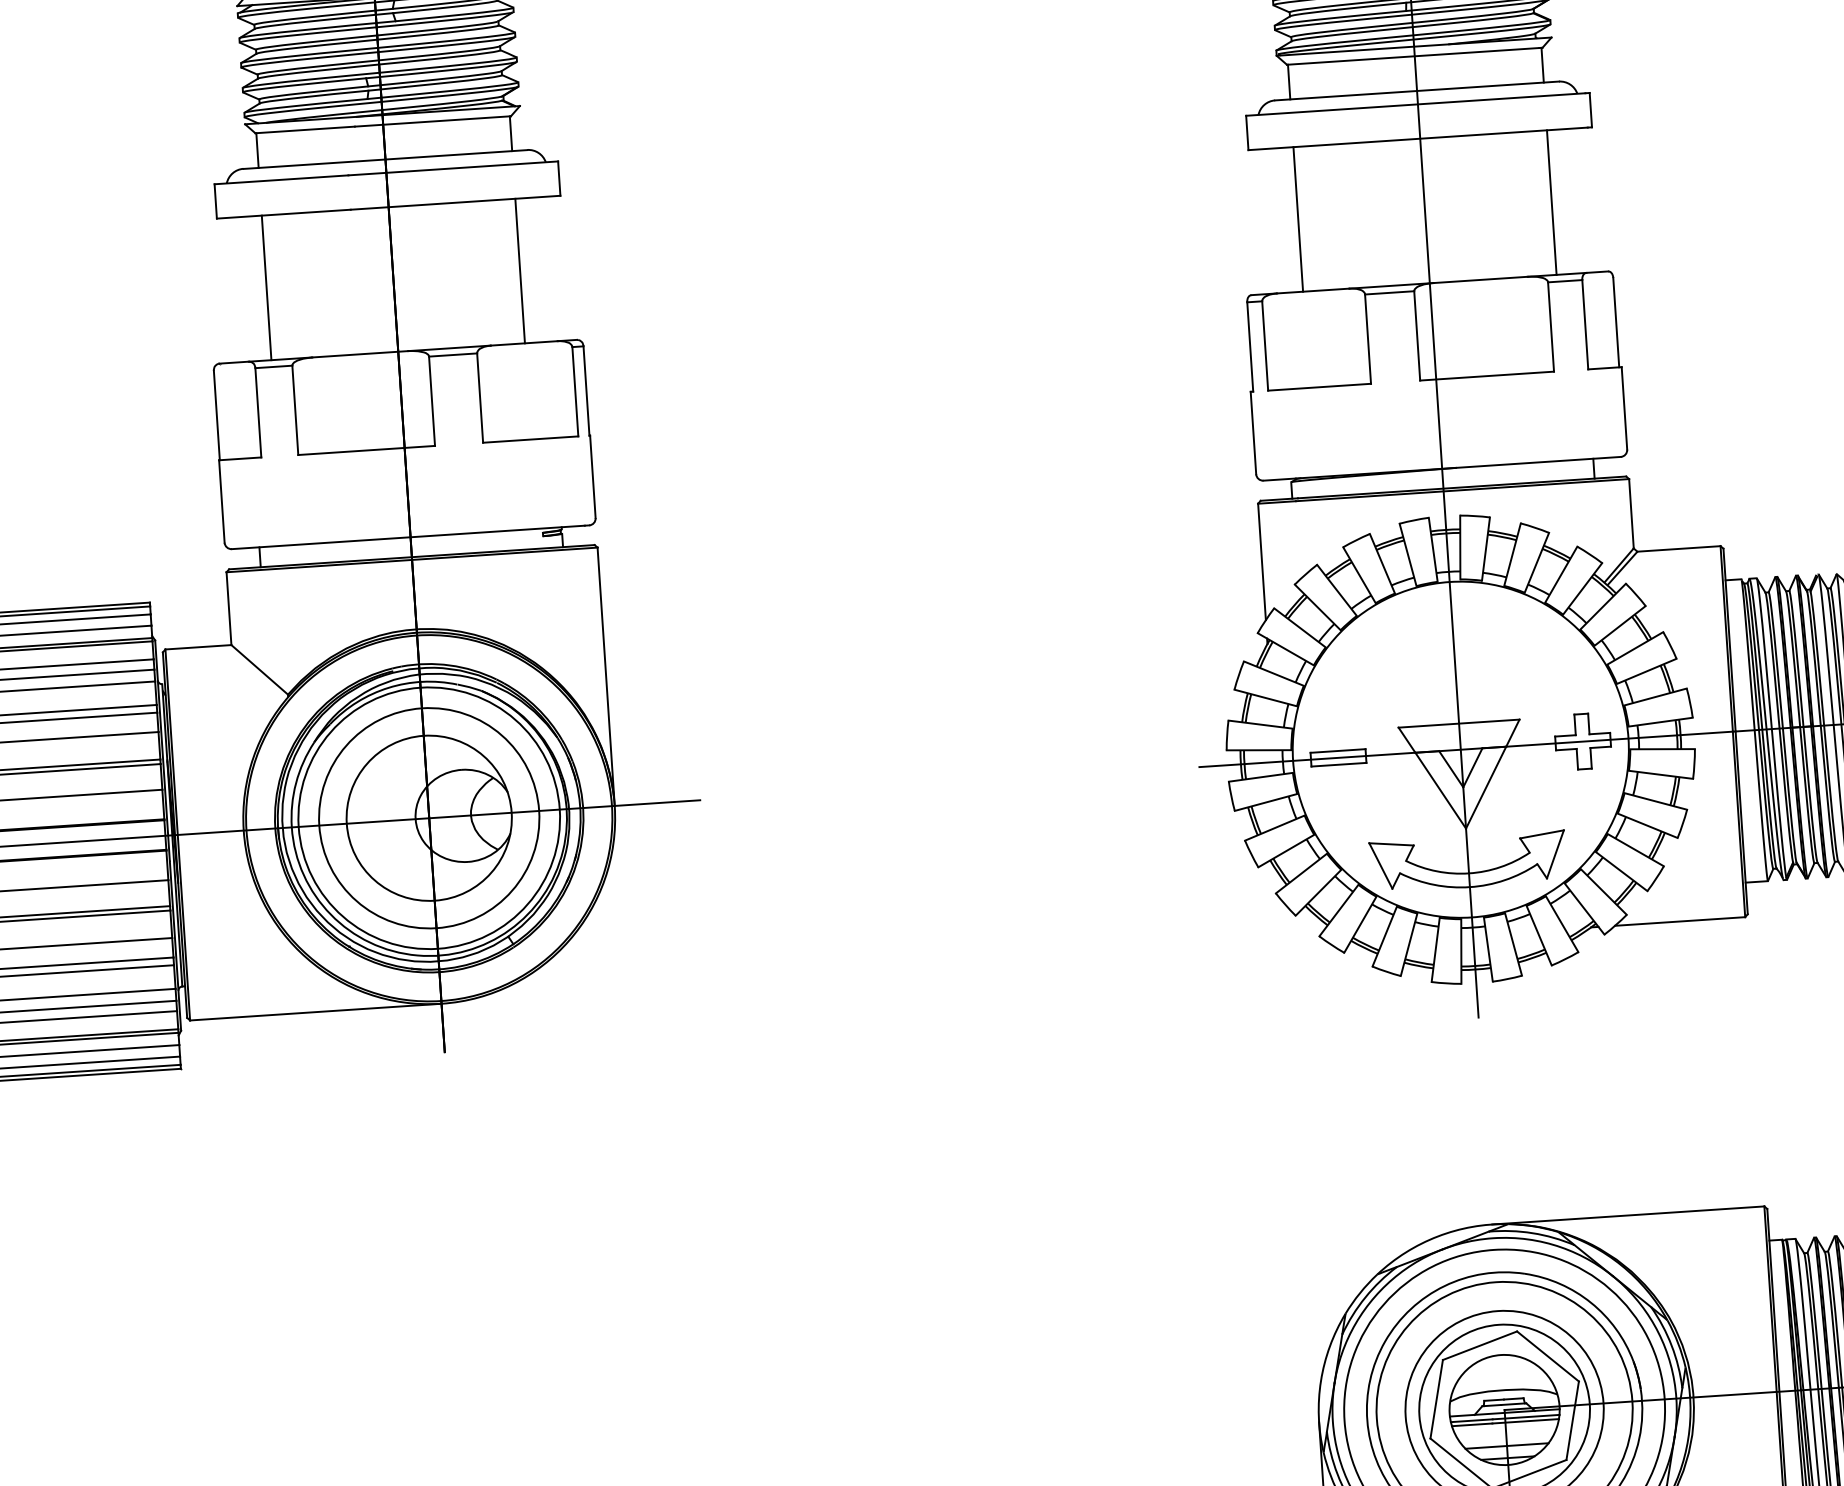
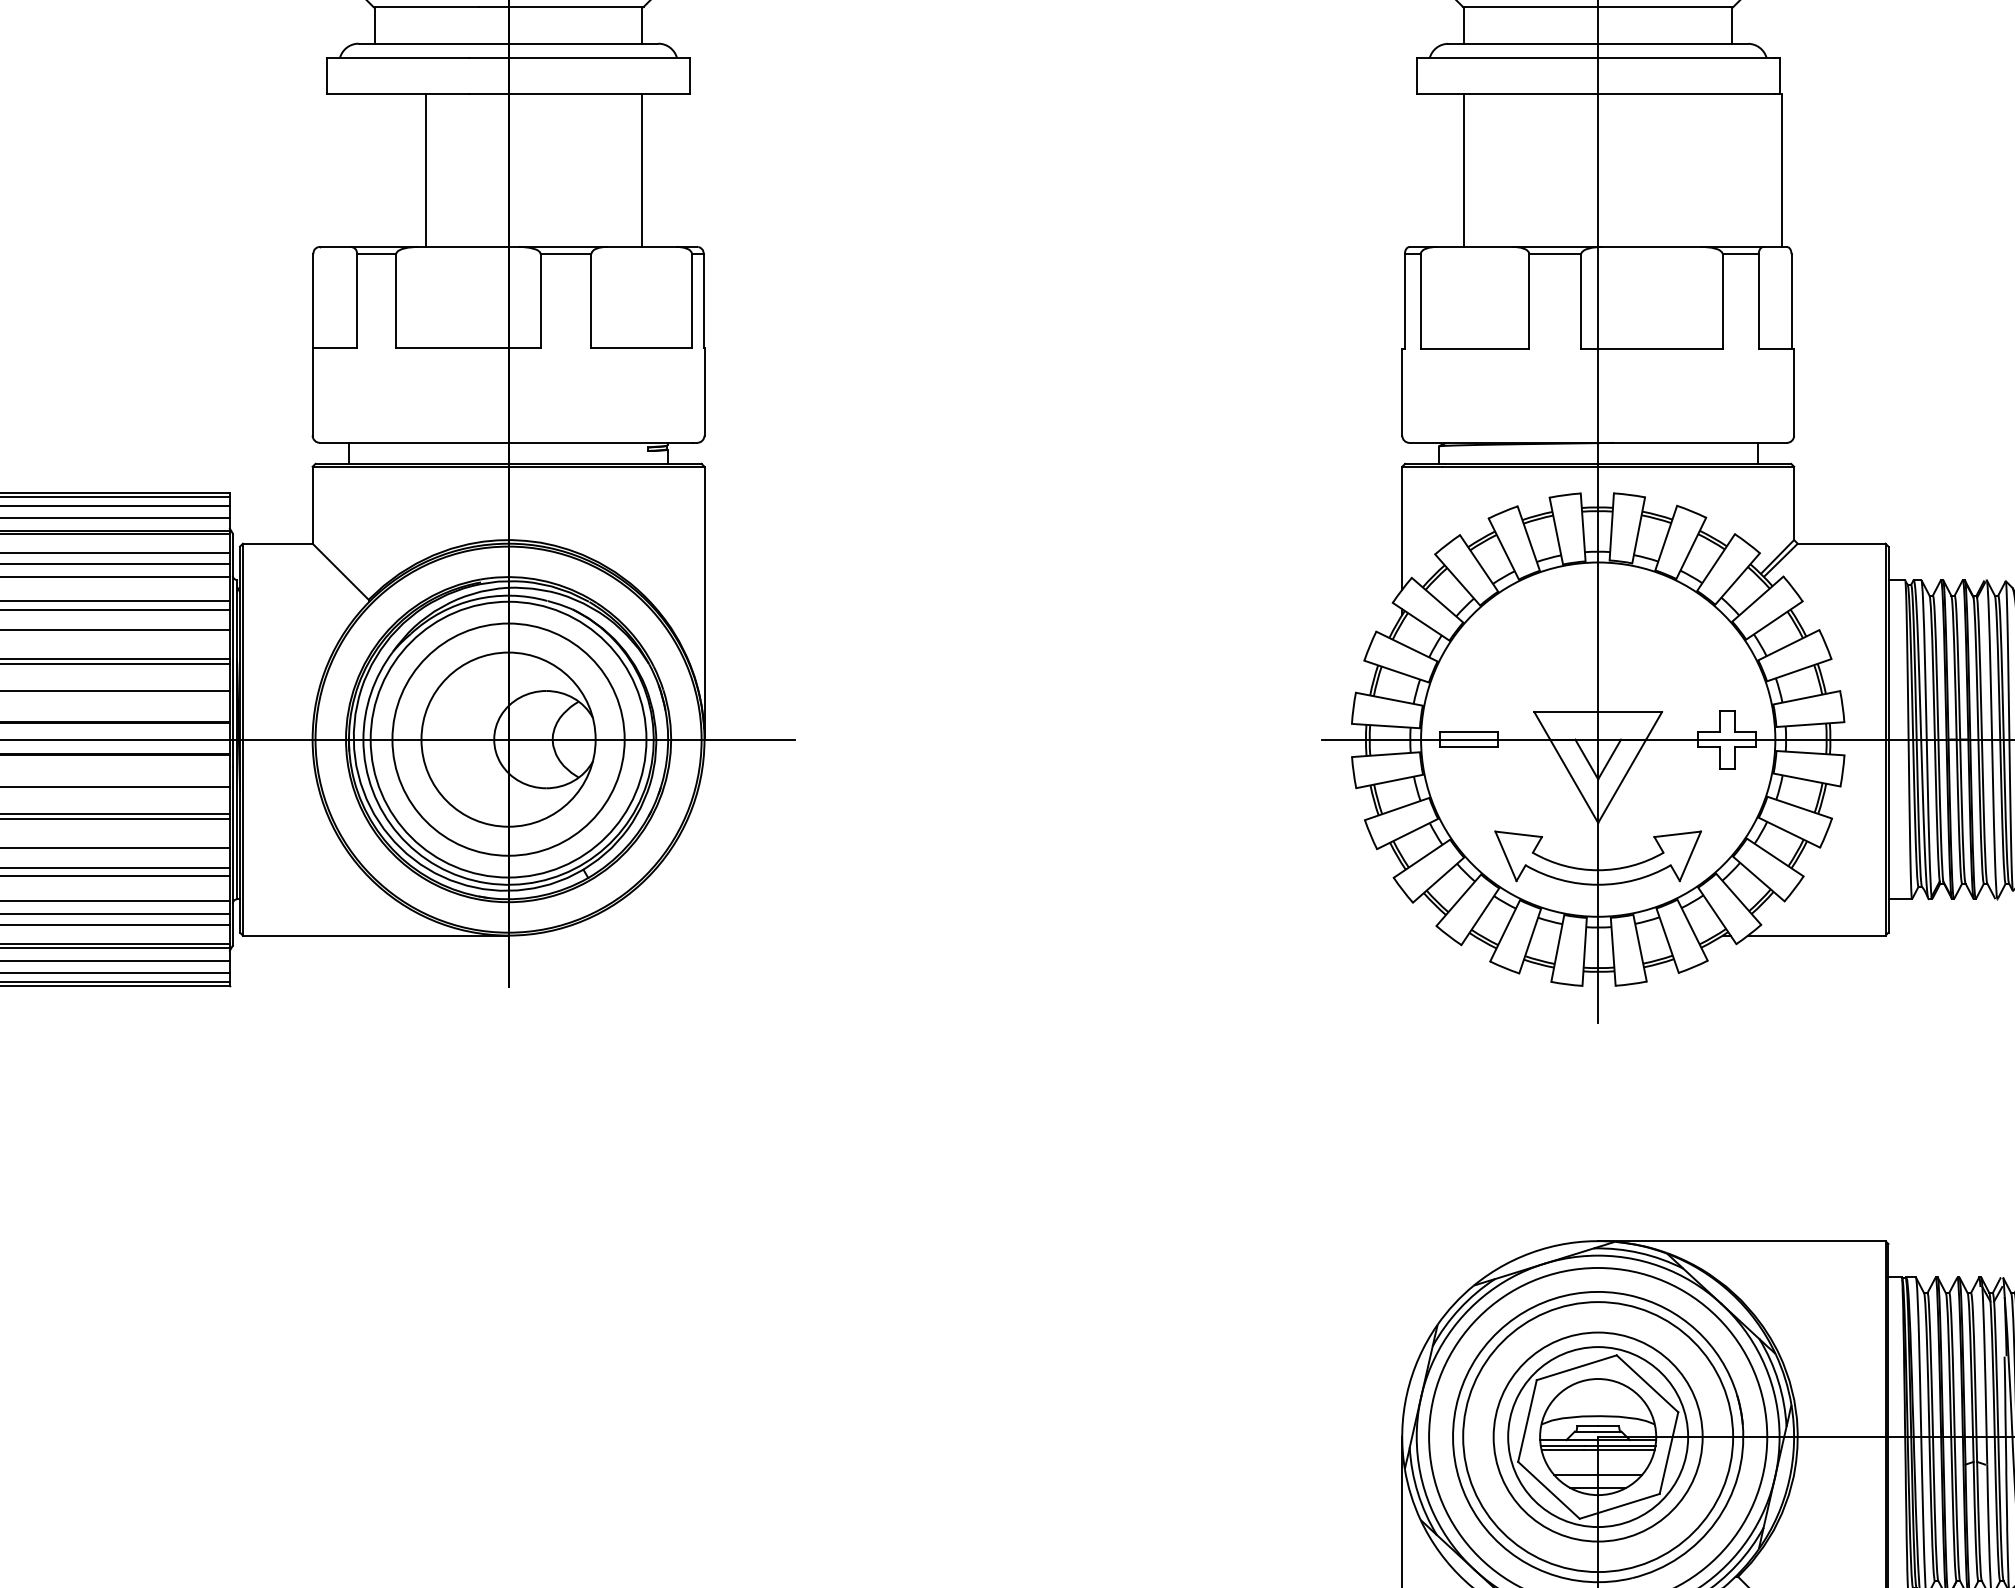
line: (1552, 202) -> (1782, 170), moved
line: (266, 287) -> (425, 170), moved

